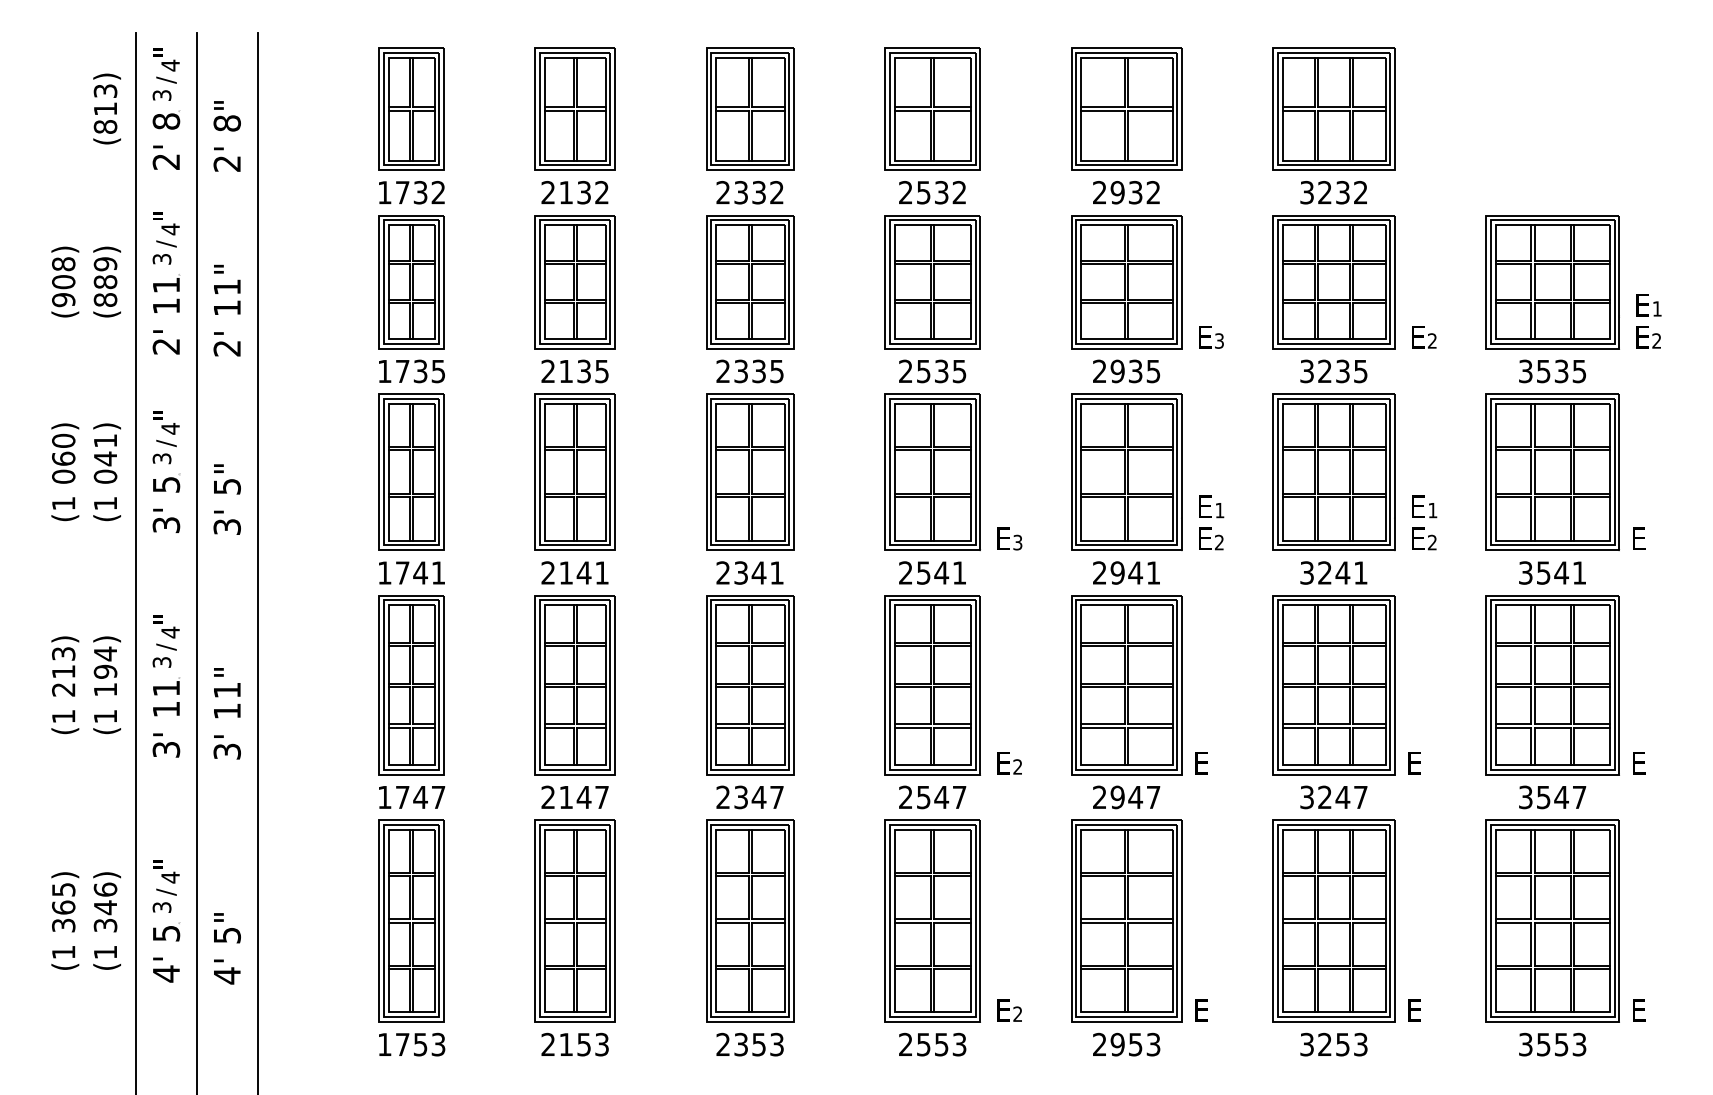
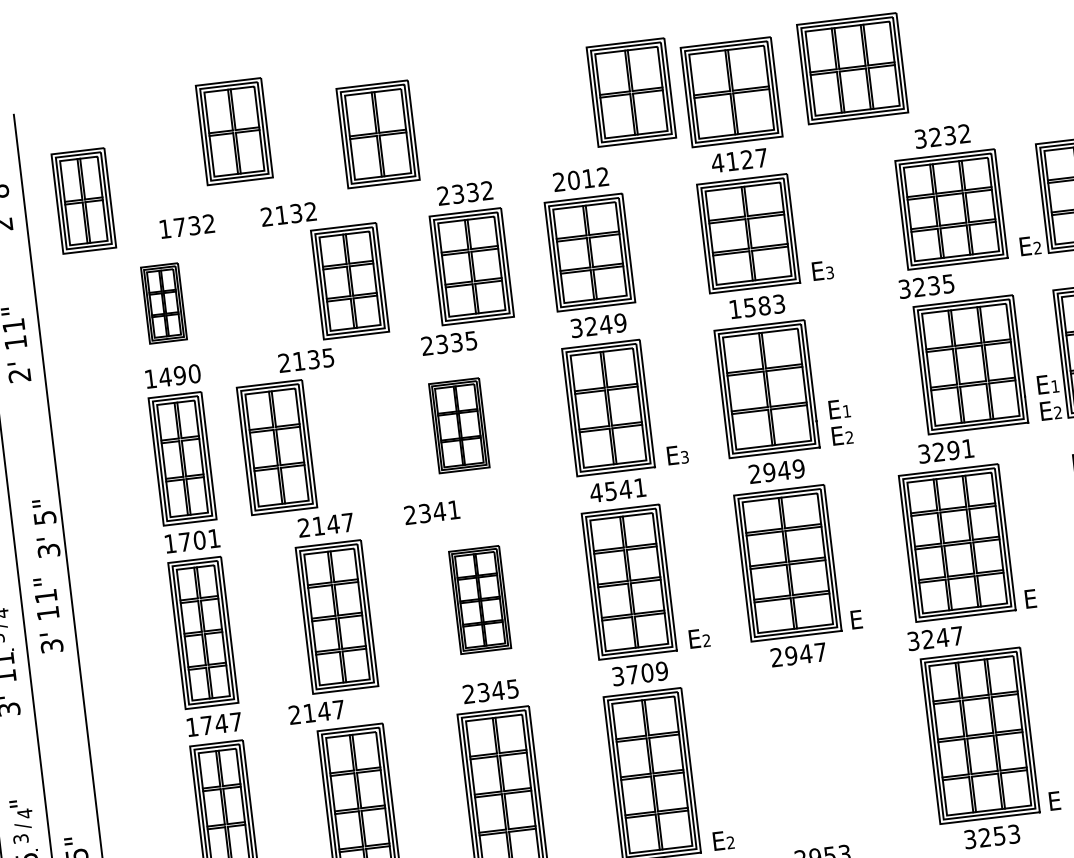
part: (411, 108) -> (83, 200), moved
part: (574, 108) -> (233, 131), moved
part: (750, 108) -> (378, 133), moved
part: (932, 108) -> (631, 92), moved
part: (1333, 108) -> (852, 68), moved
text: (411, 192) -> (187, 226), moved
text: (749, 192) -> (464, 193), moved
text: (932, 192) -> (581, 179), 2532 -> 2012
text: (1126, 192) -> (739, 160), 2932 -> 4127
text: (1333, 192) -> (942, 136), moved
part: (411, 282) -> (163, 303), size x0.7
part: (574, 282) -> (349, 281), moved
part: (750, 282) -> (472, 267), moved
part: (1354, 282) -> (968, 207), moved
text: (420, 371) -> (179, 375), 1735 -> 1490
text: (932, 371) -> (598, 325), 2535 -> 3249
text: (1126, 371) -> (757, 306), 2935 -> 1583
part: (574, 471) -> (276, 447), moved
part: (750, 471) -> (459, 425), size x0.7
part: (1354, 471) -> (987, 362), moved
text: (226, 499) -> (45, 528), moved
text: (420, 572) -> (199, 539), 1741 -> 1701
text: (601, 572) -> (347, 522), 2141 -> 2147
text: (749, 572) -> (431, 512), moved
text: (905, 572) -> (595, 492), 2541 -> 4541
text: (1153, 572) -> (798, 468), 2941 -> 2949
text: (1342, 572) -> (953, 450), 3241 -> 3291
part: (750, 685) -> (480, 600), size x0.7
text: (226, 713) -> (47, 615), moved
text: (574, 796) -> (316, 711), moved
text: (776, 797) -> (512, 689), 2347 -> 2345
text: (932, 797) -> (639, 673), 2547 -> 3709
text: (1333, 797) -> (935, 638), moved
part: (1139, 920) -> (821, 754), removed

